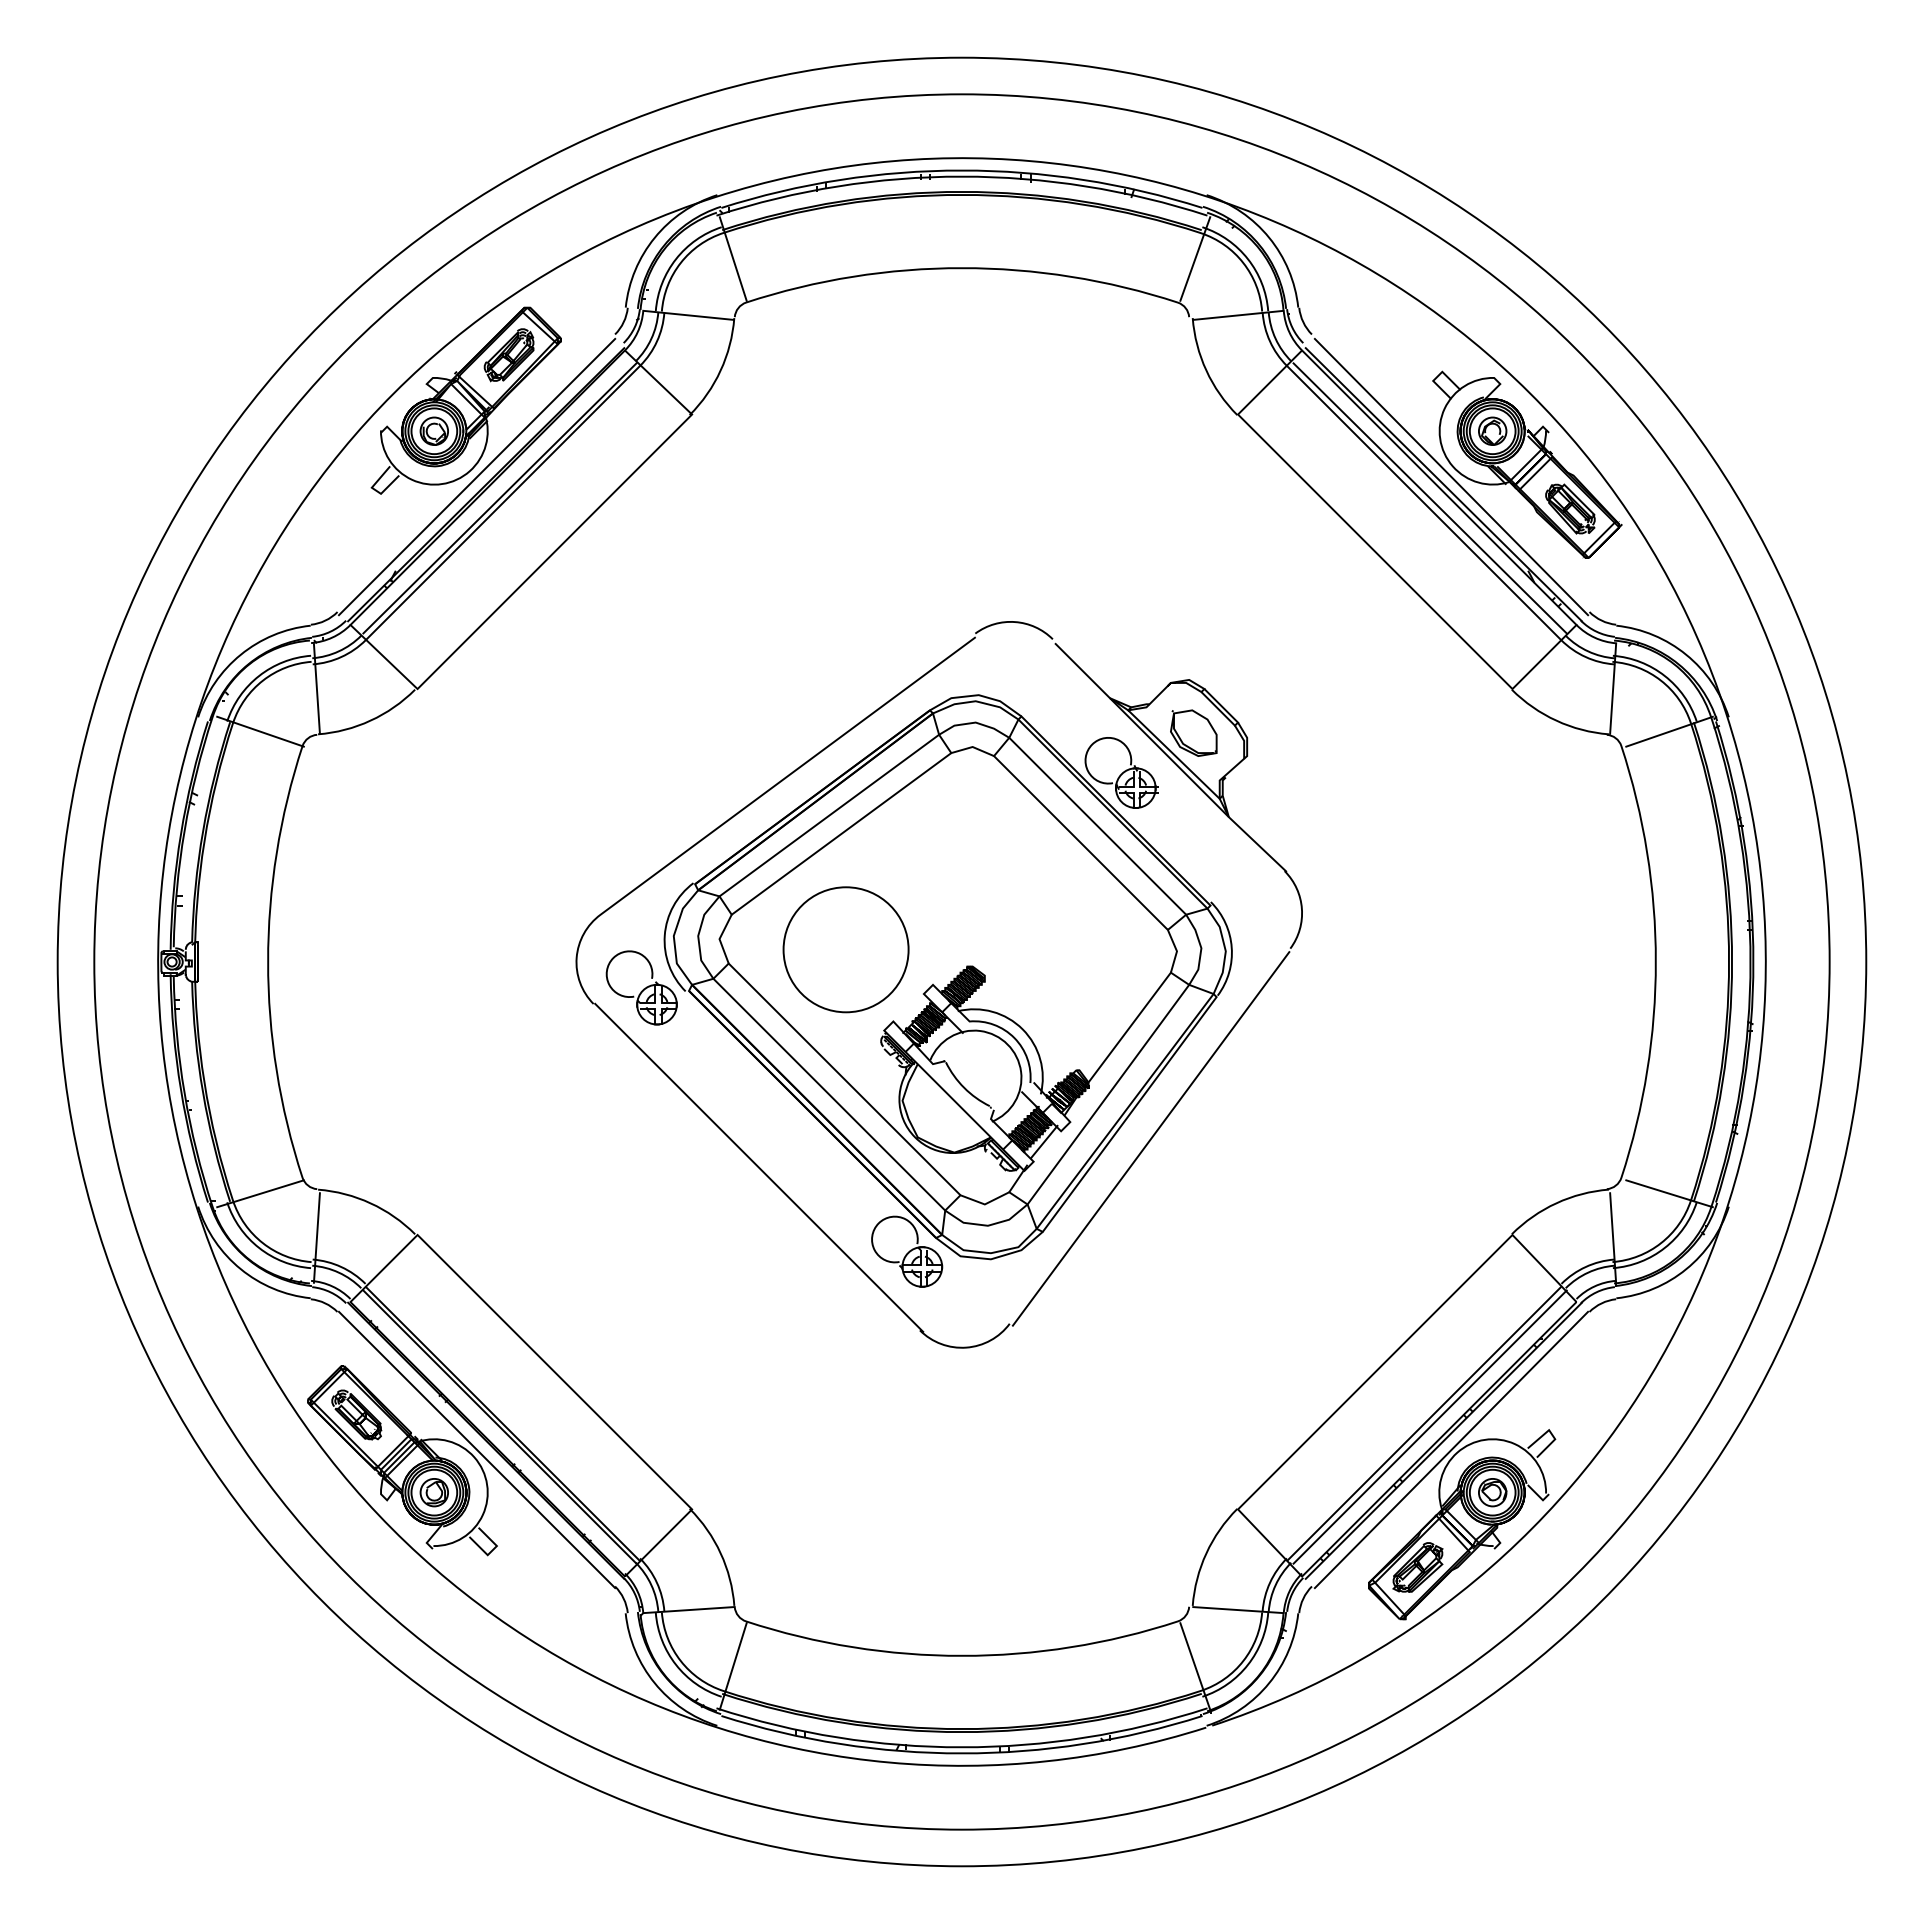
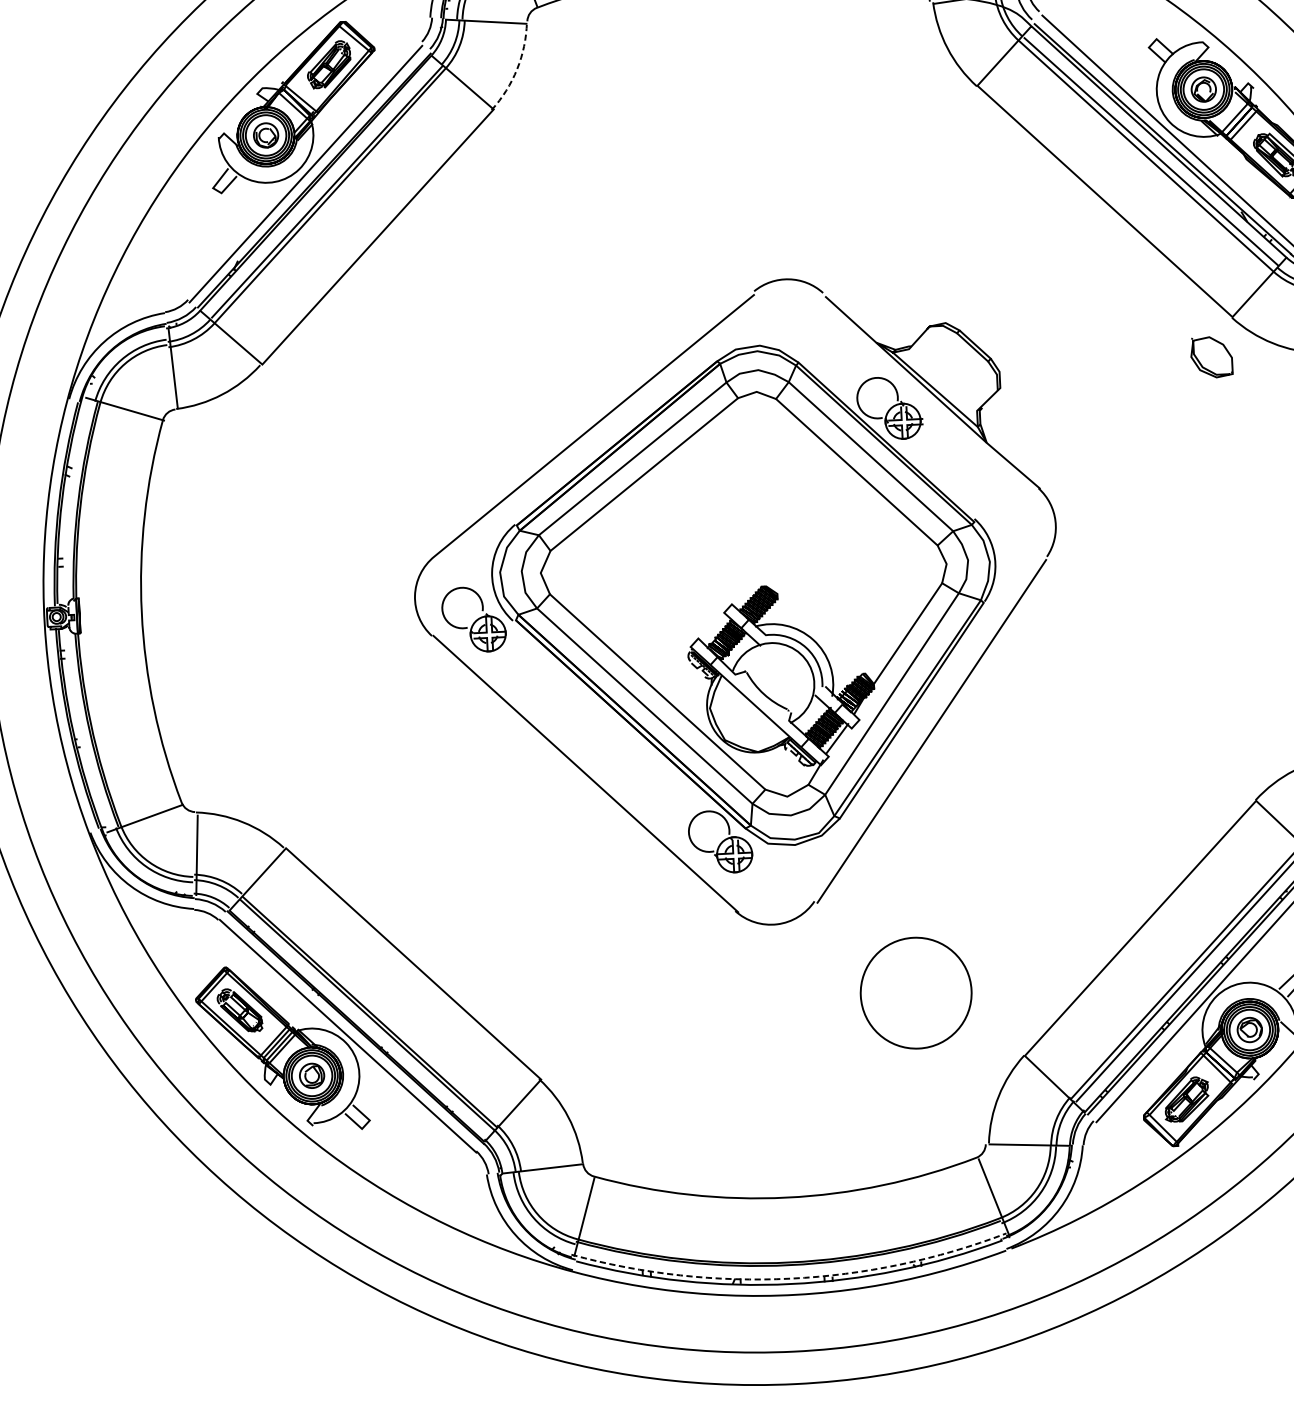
arc: (720, 370) -> (516, 69), solid -> dashed
part: (1193, 732) -> (1211, 356), moved
circle: (845, 949) -> (915, 992), moved
arc: (961, 1747) -> (790, 1278), solid -> dashed

